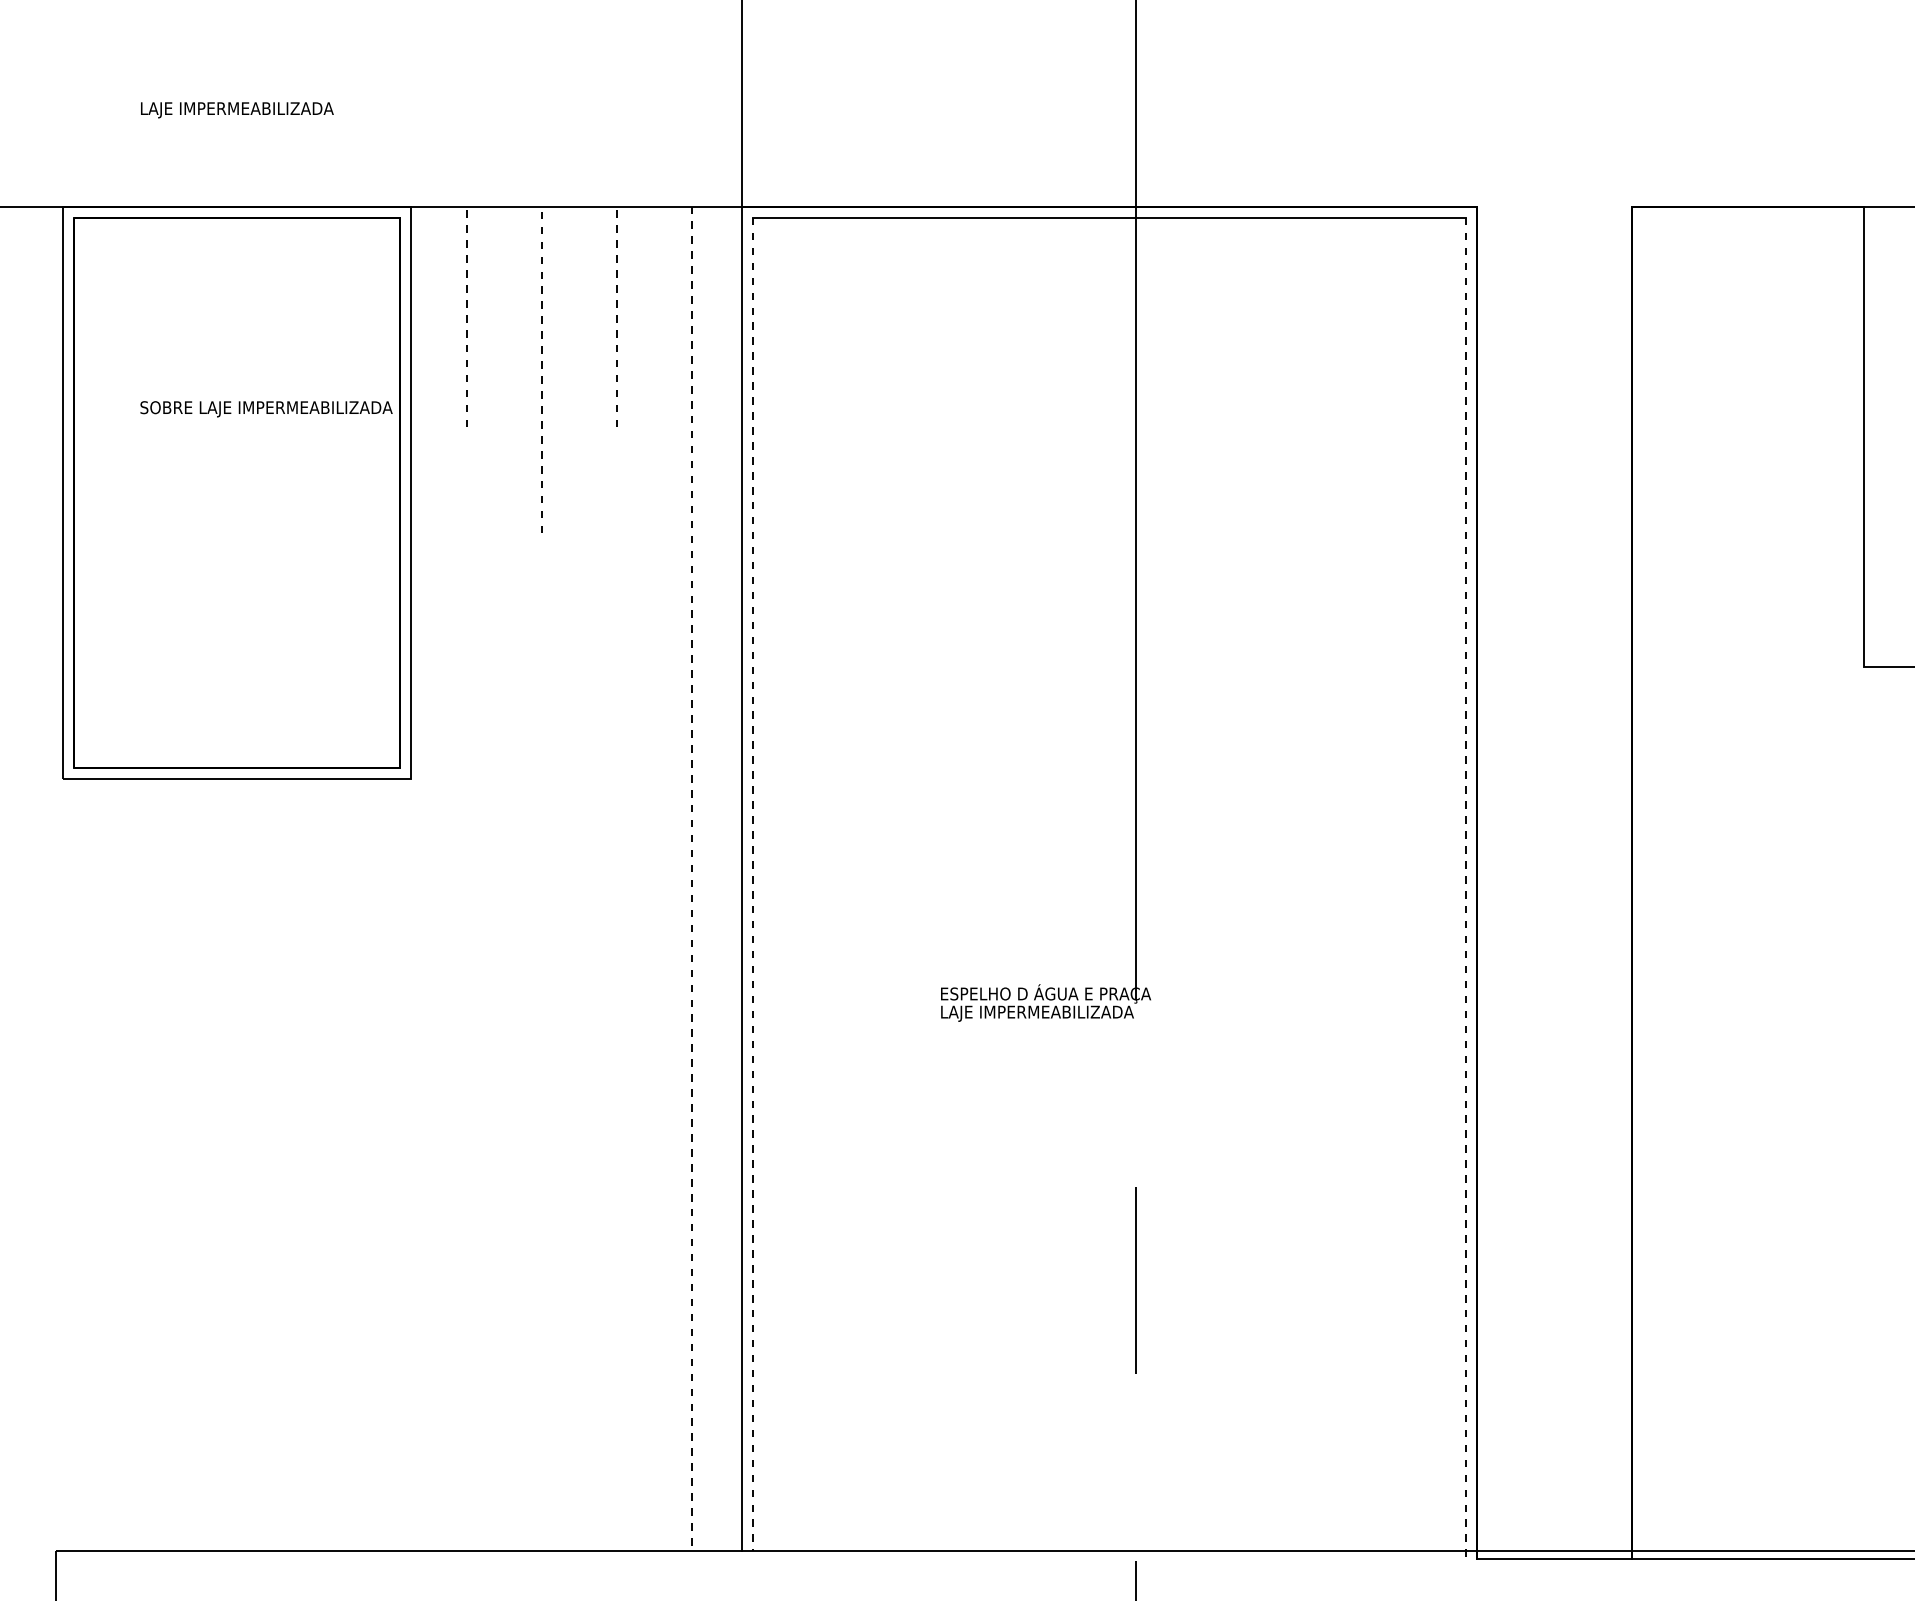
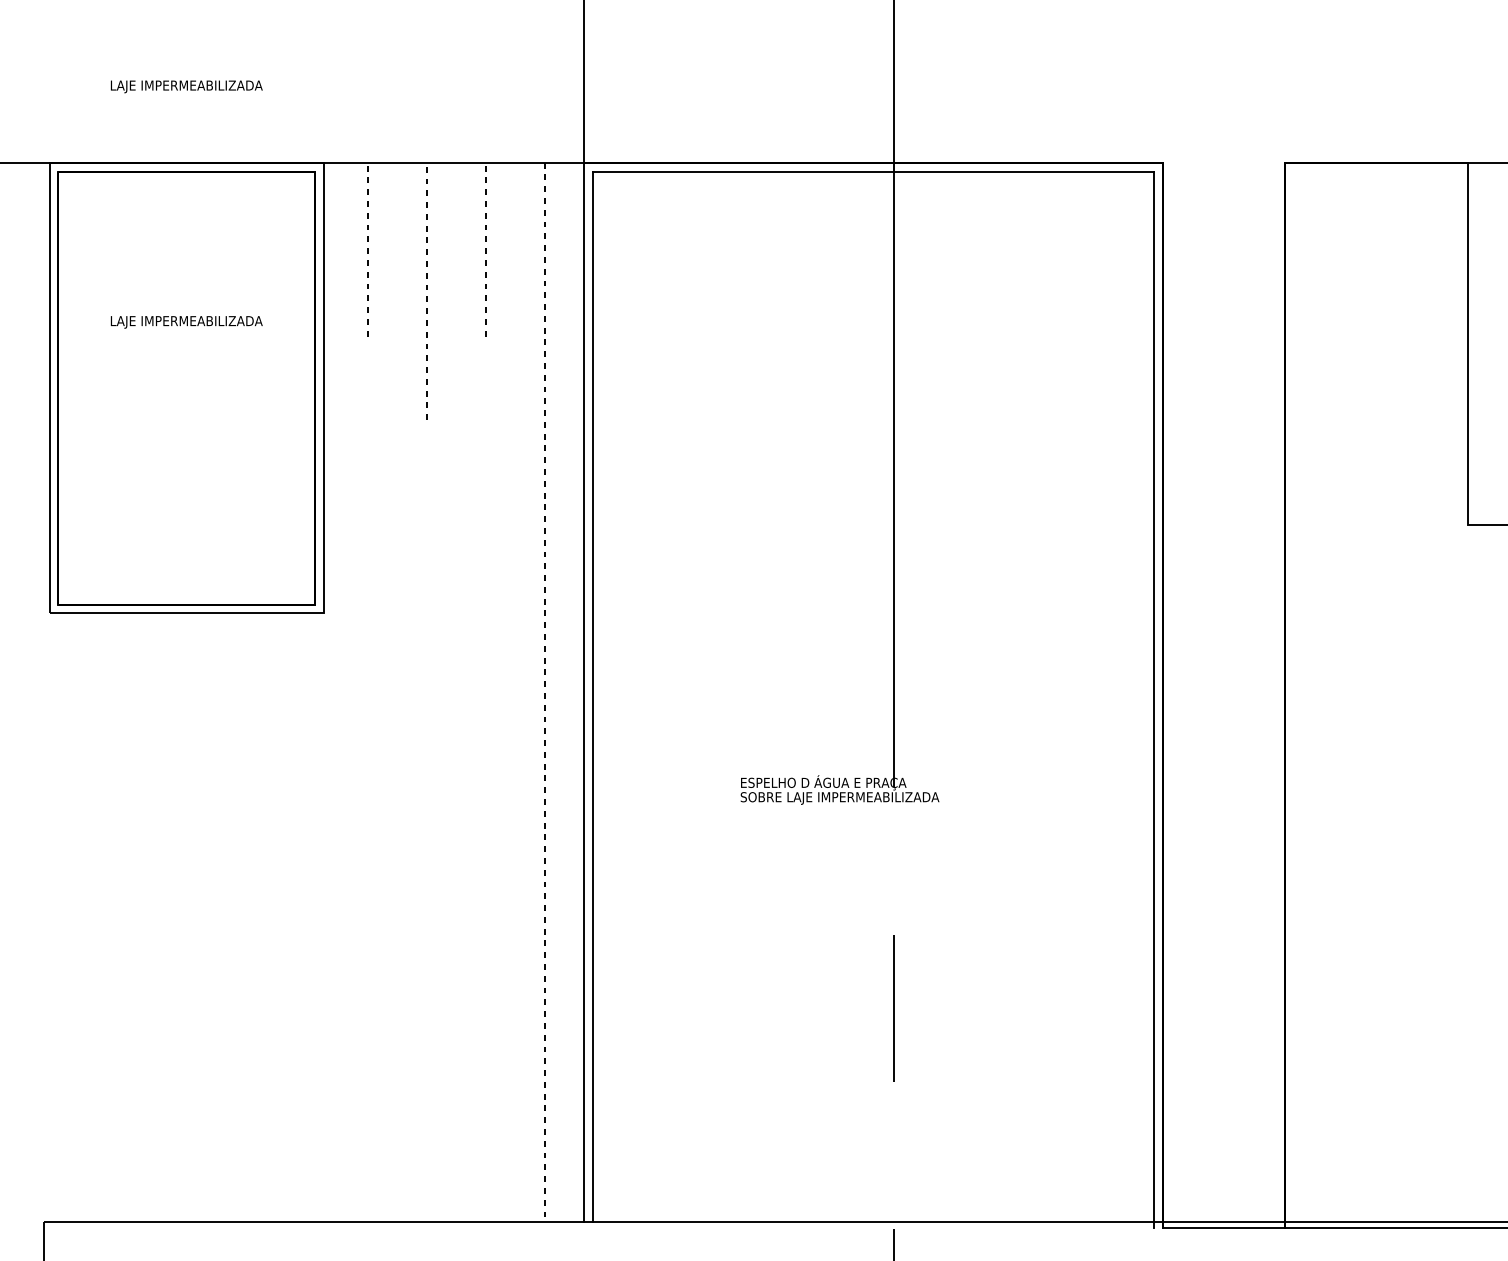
text: (266, 409) -> (209, 322), SOBRE LAJE IMPERMEABILIZADA -> LAJE IMPERMEABILIZADA
line: (753, 884) -> (593, 696), dashed -> solid
line: (1465, 888) -> (1154, 699), dashed -> solid
text: (1066, 1013) -> (839, 798), LAJE IMPERMEABILIZADA -> SOBRE LAJE IMPERMEABILIZADA

